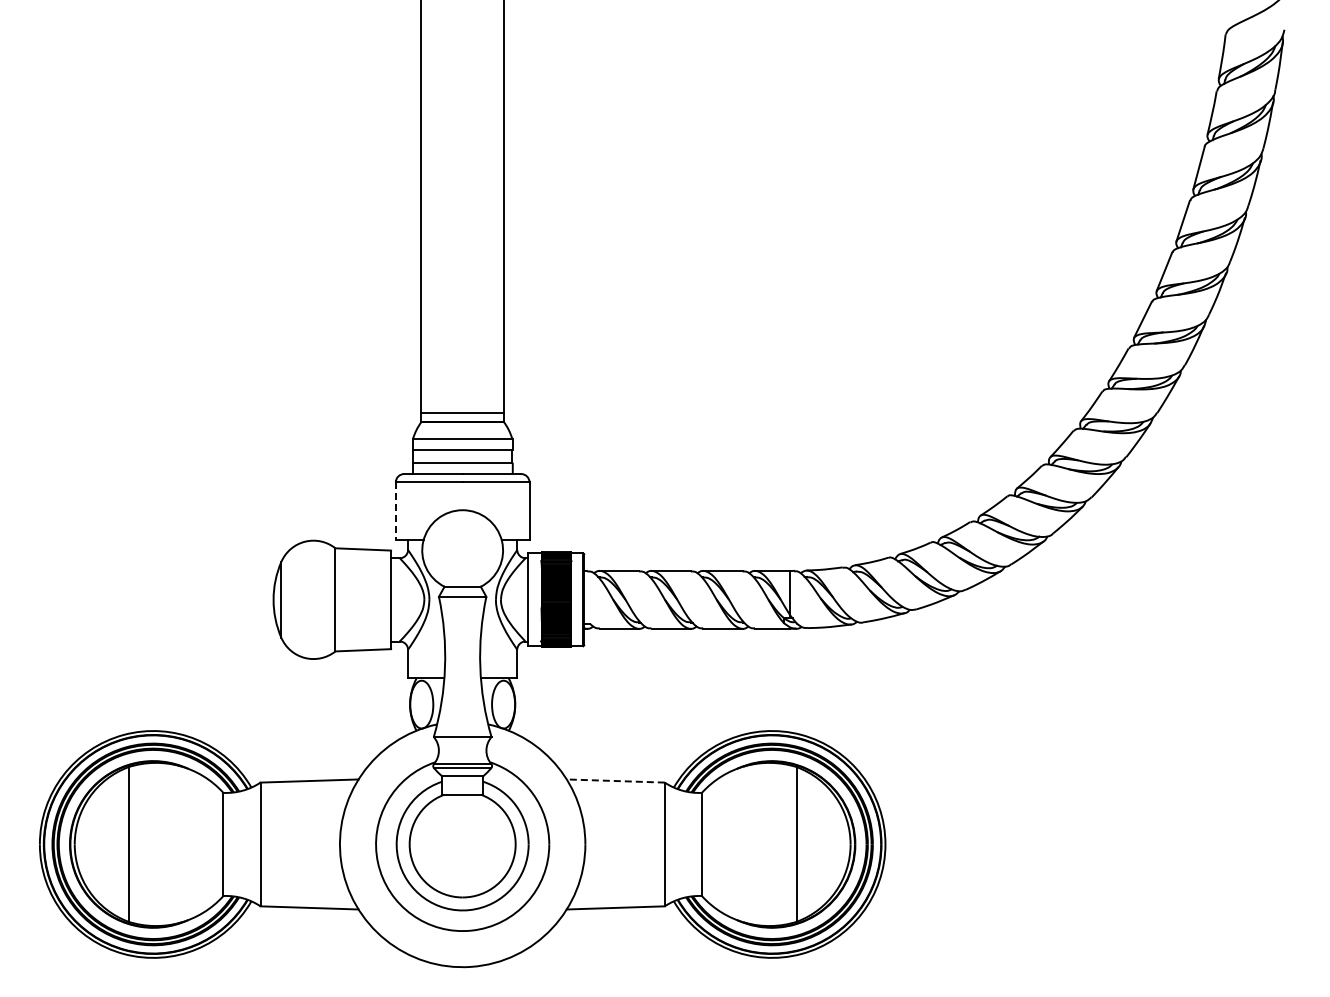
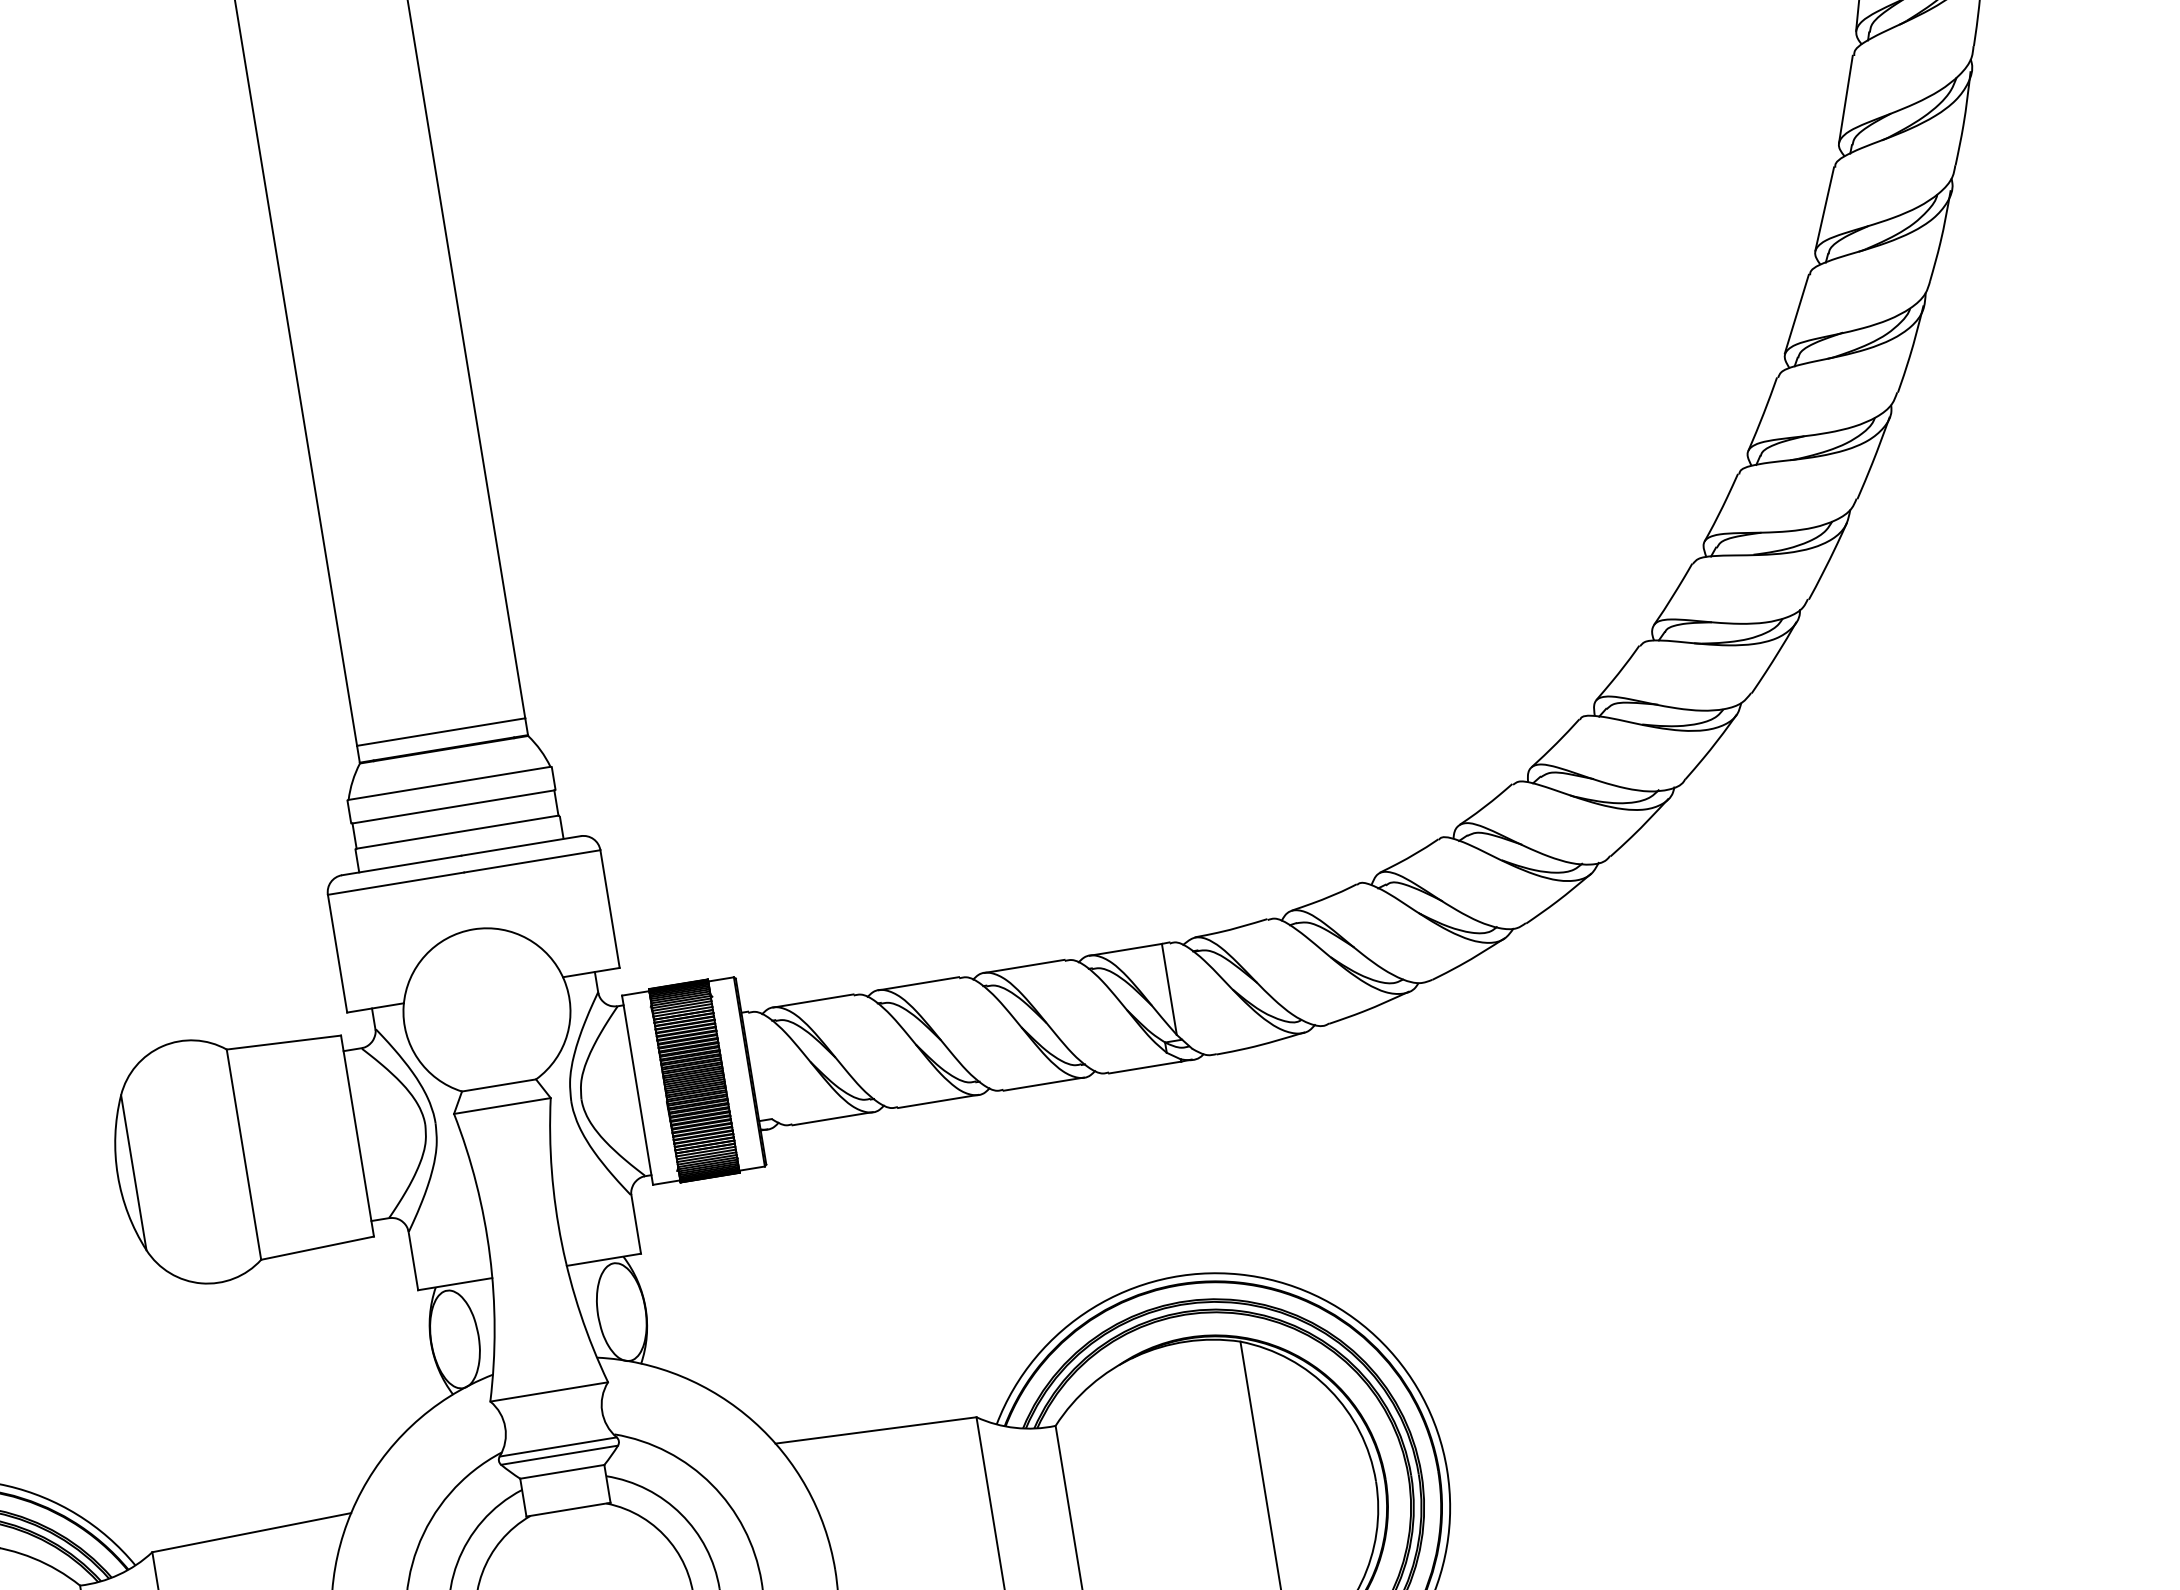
line: (395, 511) -> (336, 954), dashed -> solid
line: (615, 781) -> (875, 1431), dashed -> solid

